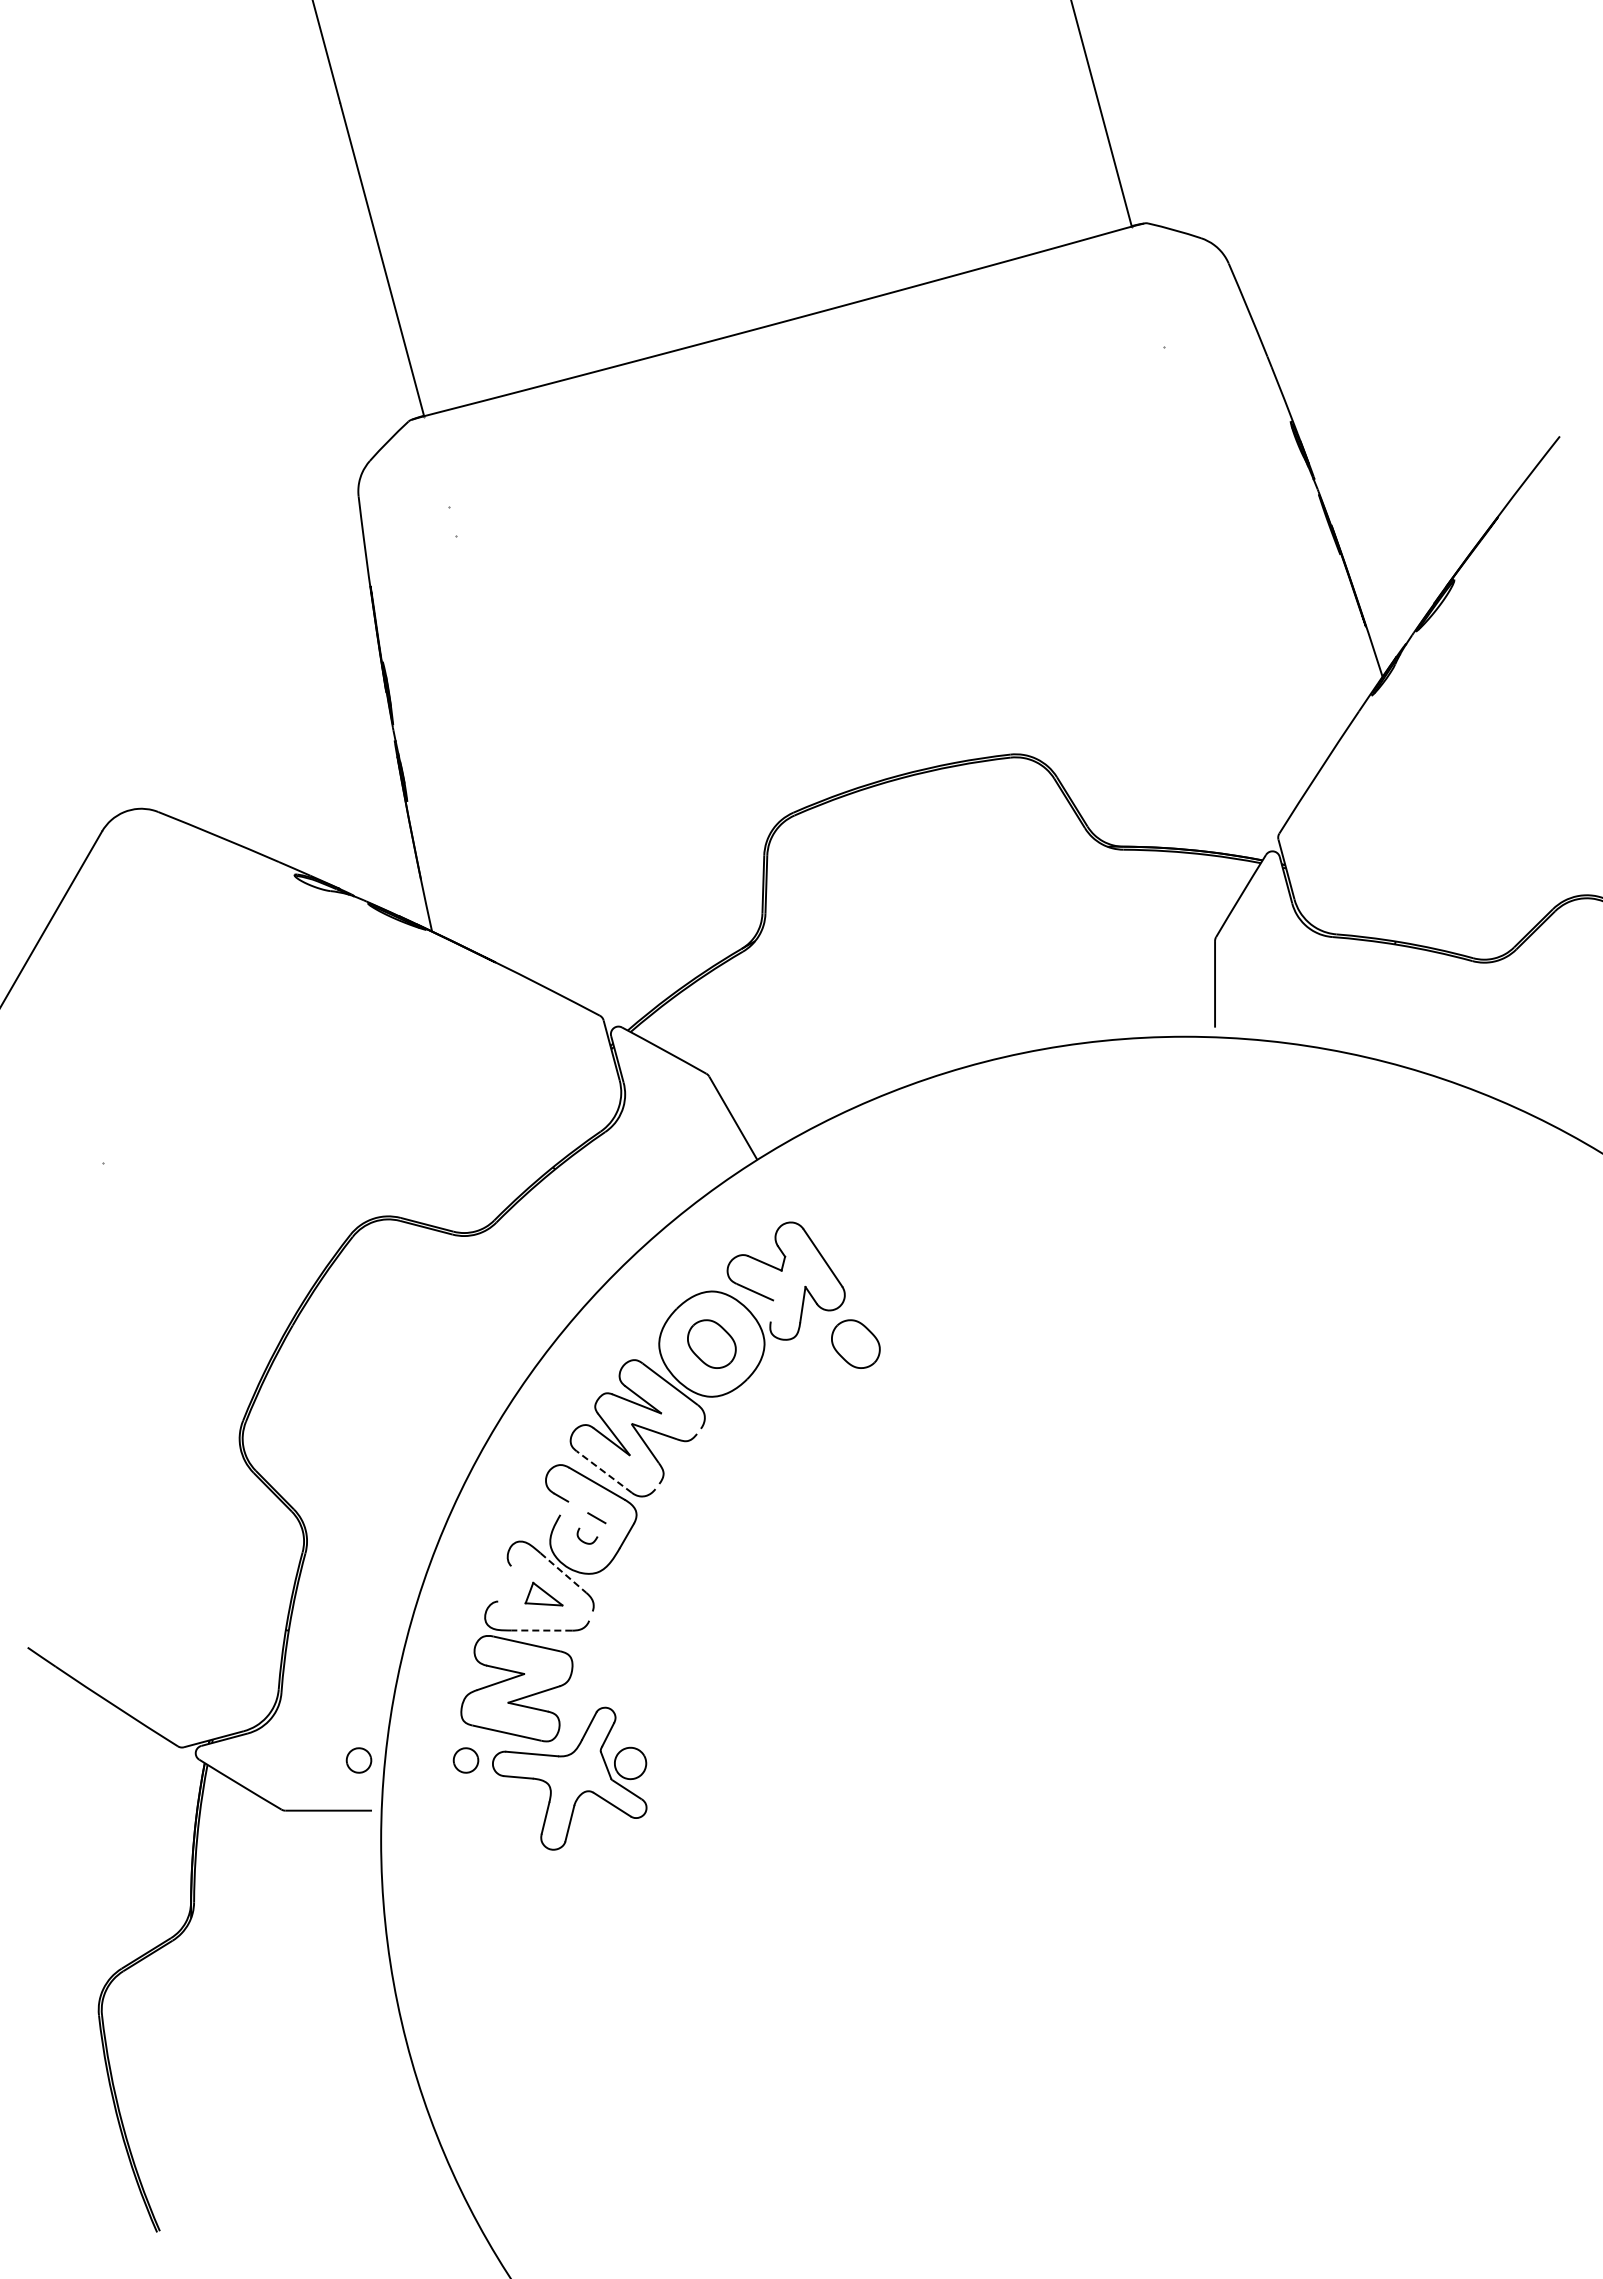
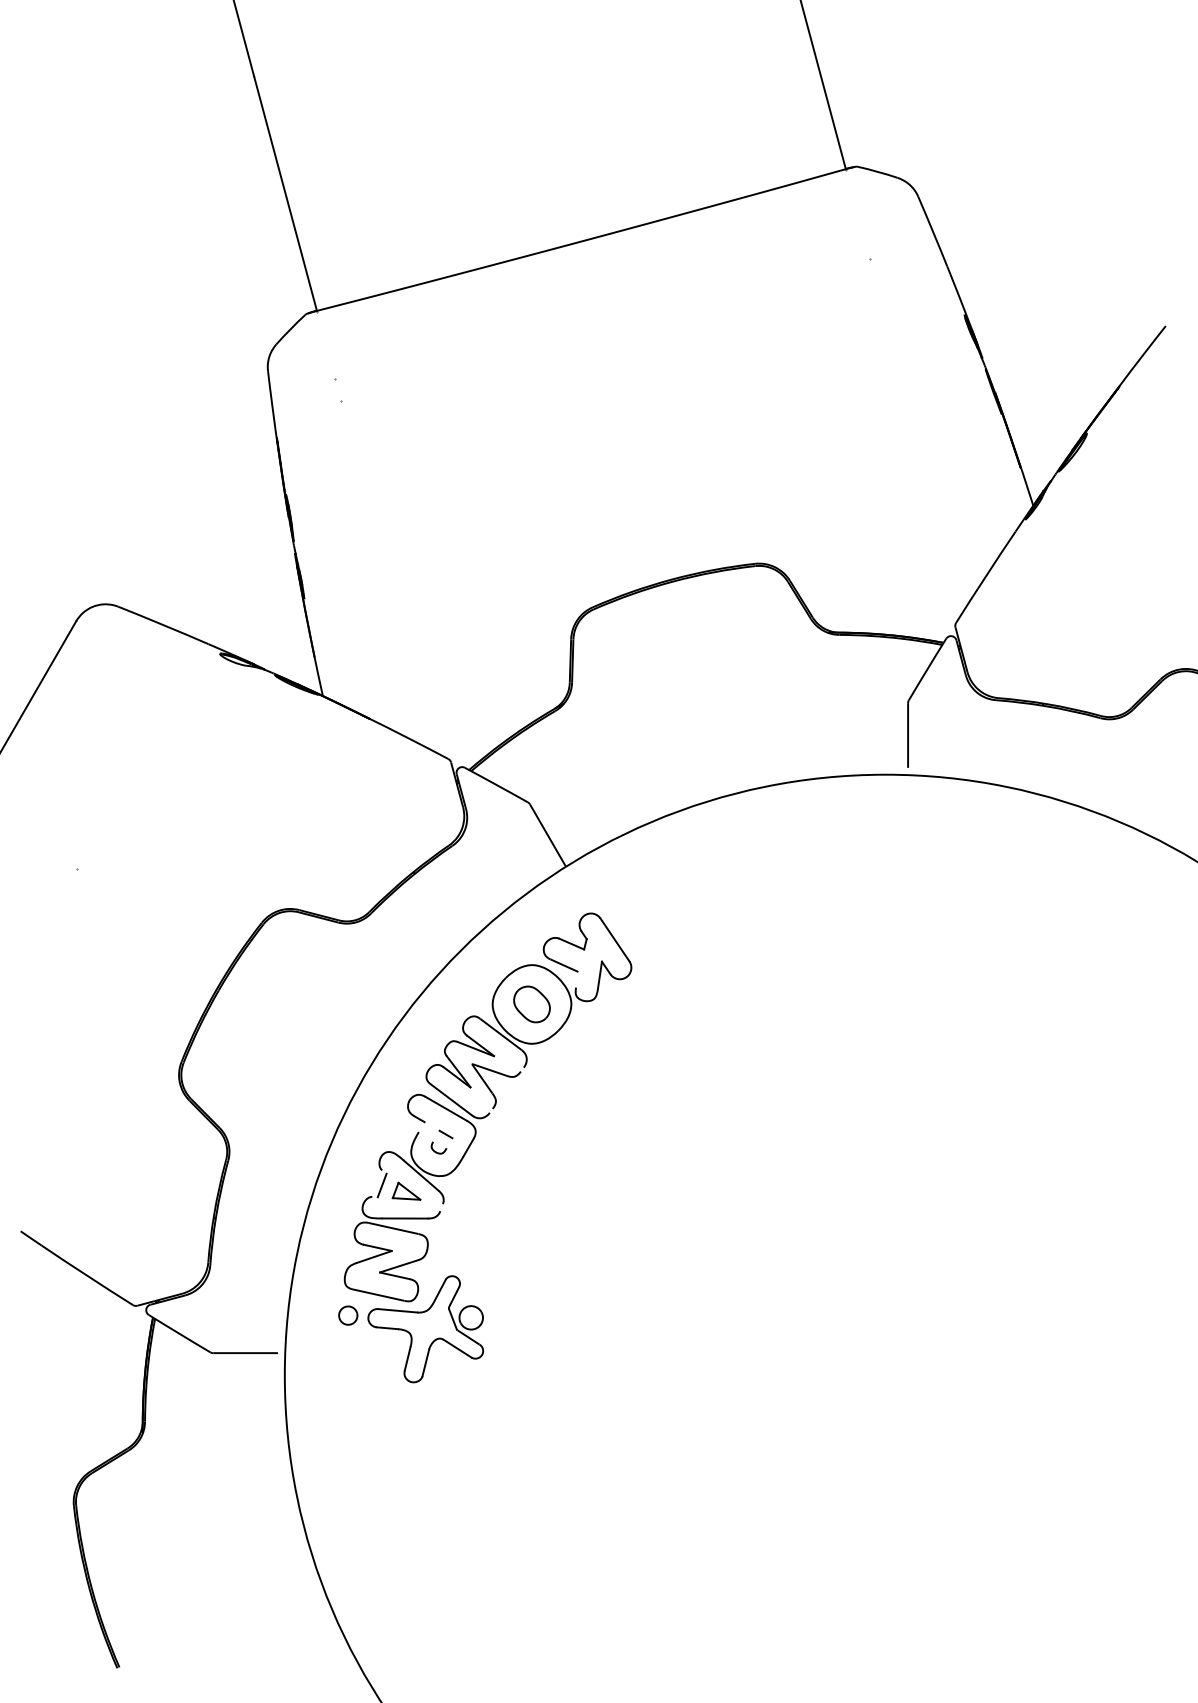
part: (855, 1343) -> (639, 1003), removed
line: (604, 1471) -> (451, 1099), dashed -> solid
line: (563, 1573) -> (421, 1175), dashed -> solid
line: (511, 1586) -> (382, 1185), added
line: (541, 1630) -> (404, 1218), dashed -> solid
part: (358, 1760) -> (267, 1315), removed

